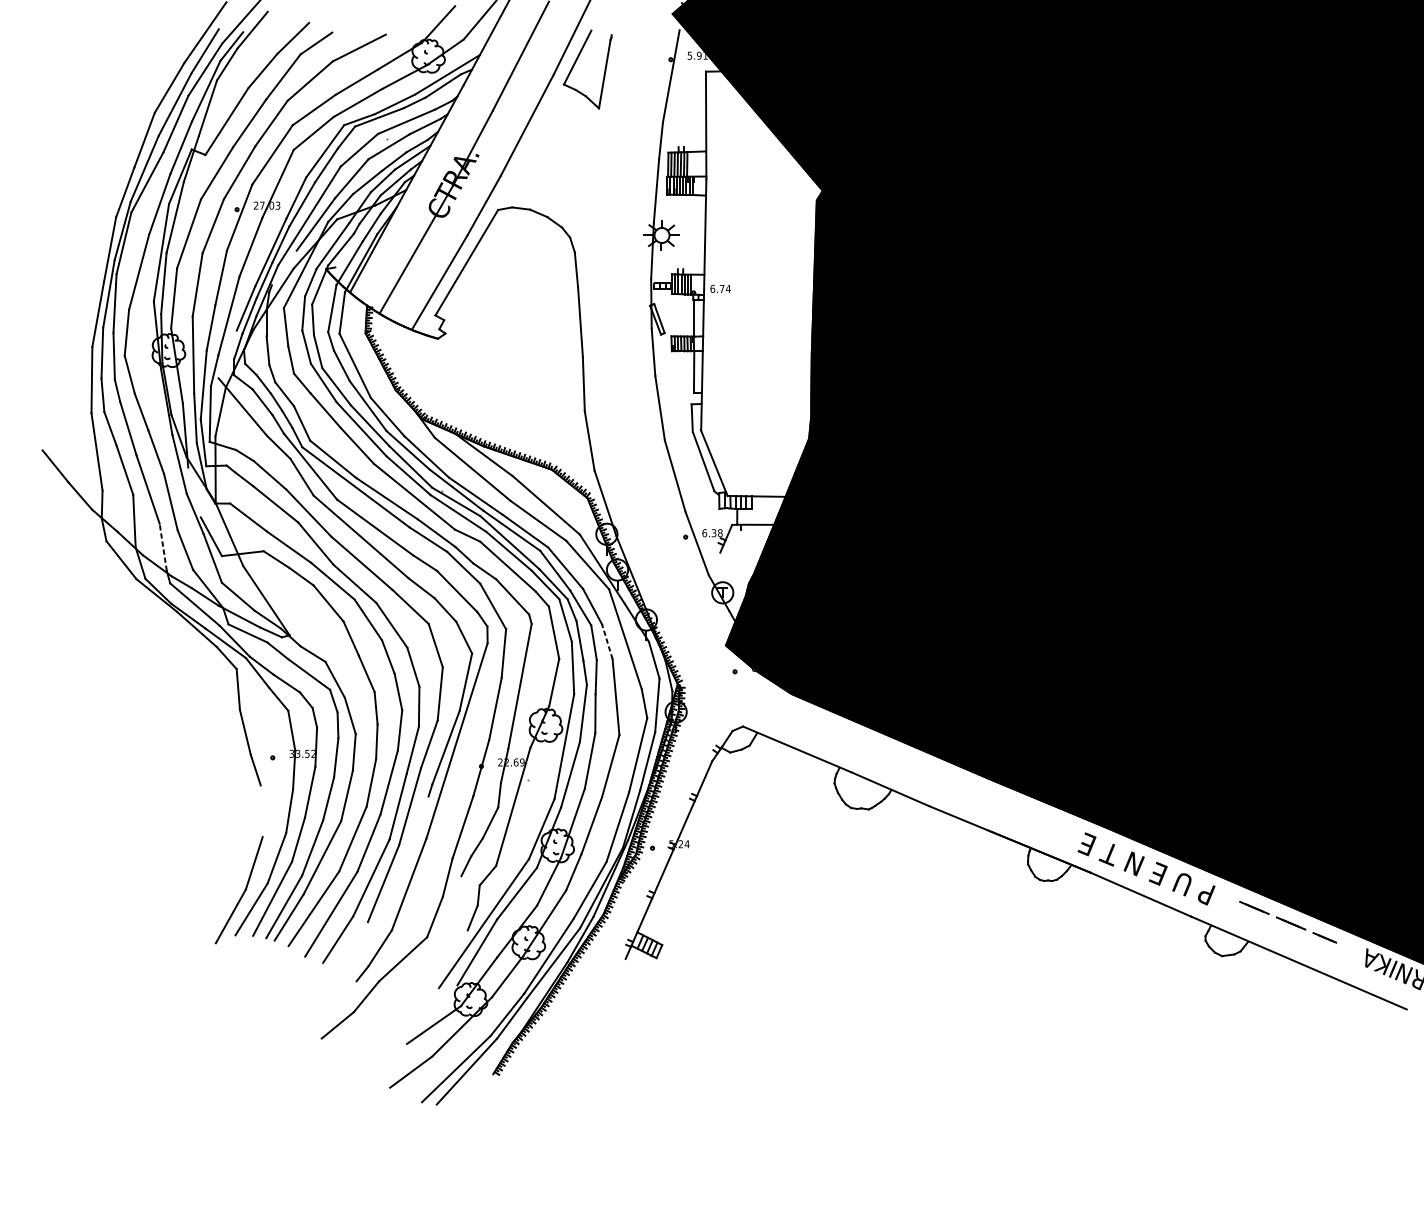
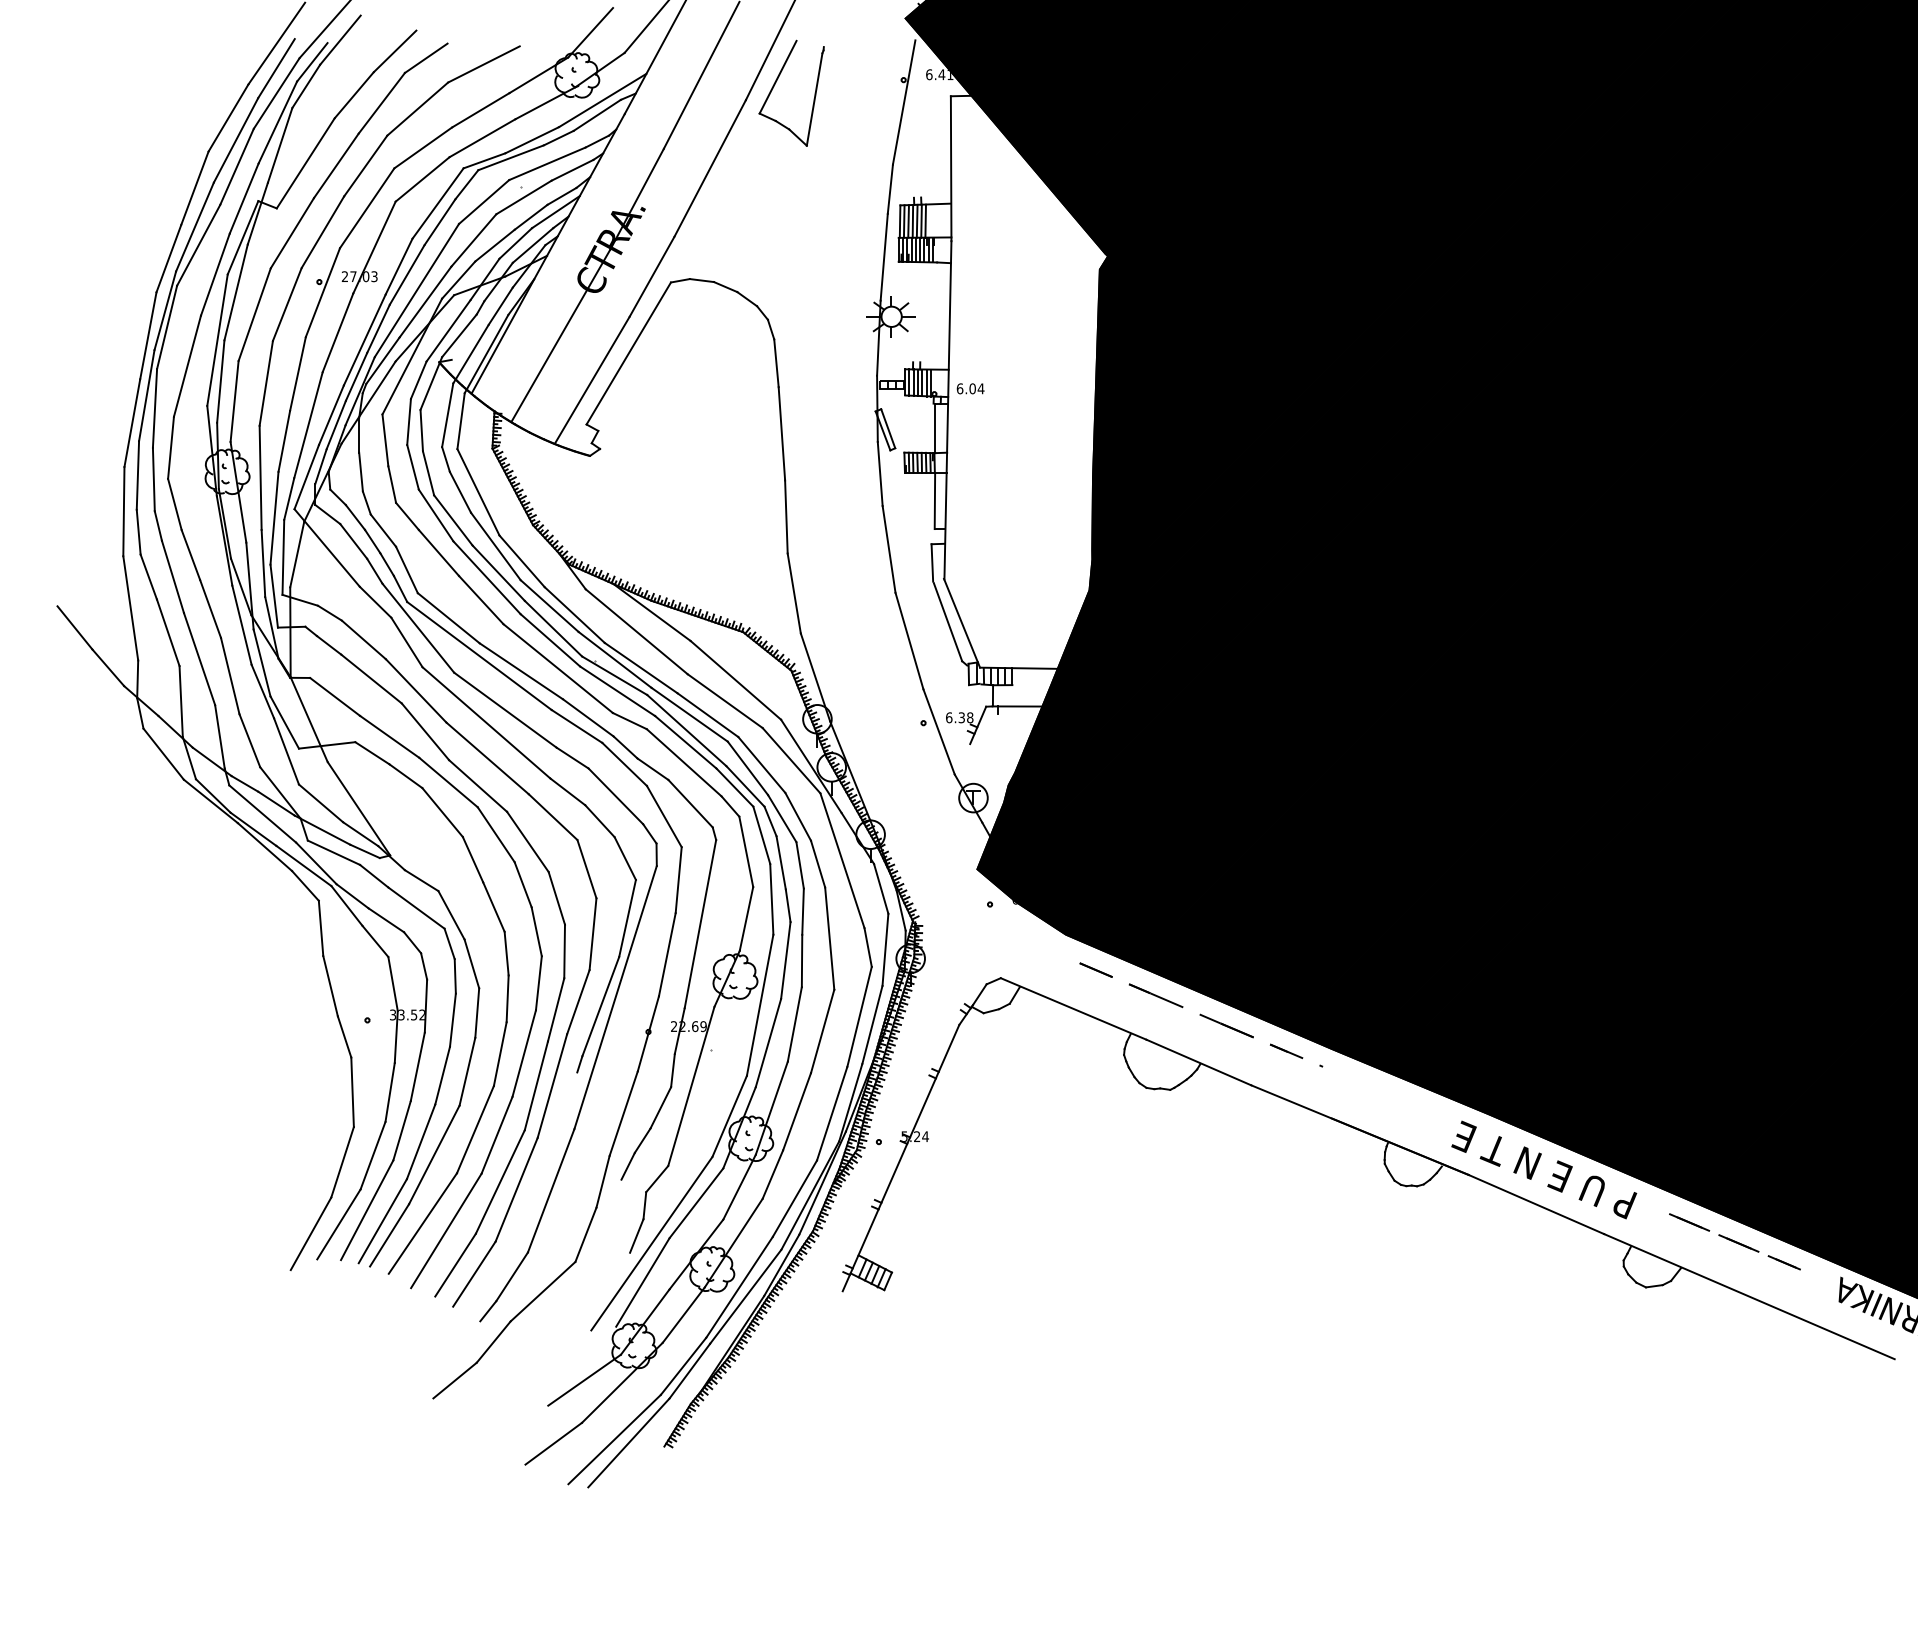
text: (694, 55) -> (935, 74), 5.91 -> 6.41
line: (283, 267) -> (382, 360), added
text: (722, 288) -> (972, 388), 6.74 -> 6.04
line: (227, 354) -> (306, 476), added
line: (194, 492) -> (261, 662), added
line: (162, 547) -> (219, 736), dashed -> solid
line: (606, 641) -> (817, 863), dashed -> solid
part: (892, 753) -> (1201, 1014), added
line: (261, 811) -> (352, 1092), added
line: (352, 945) -> (474, 1273), added

